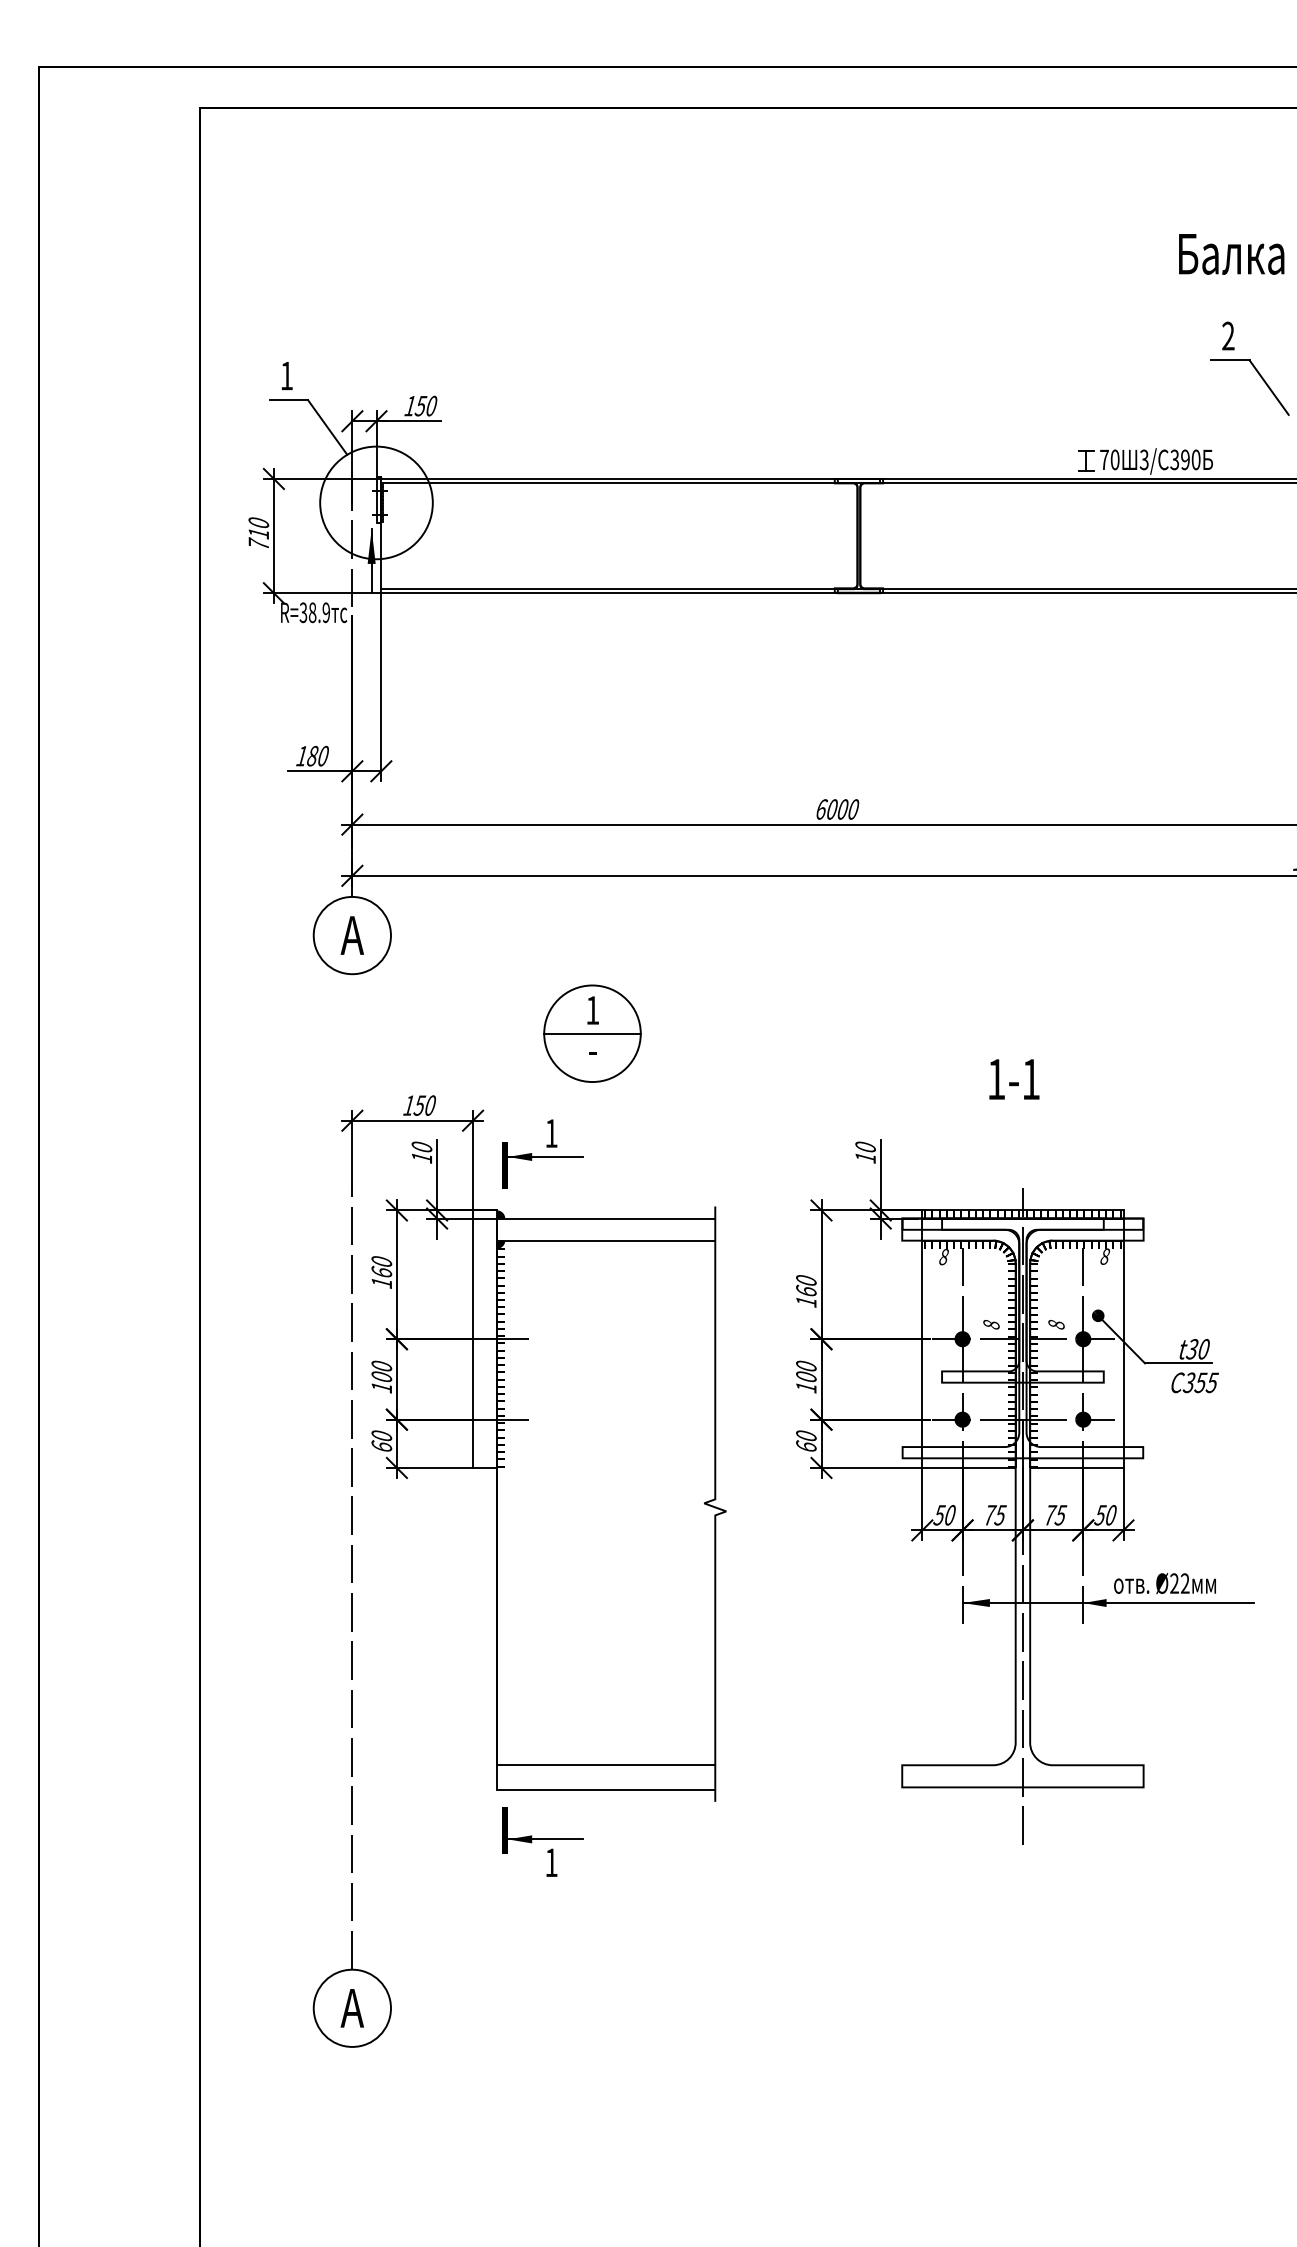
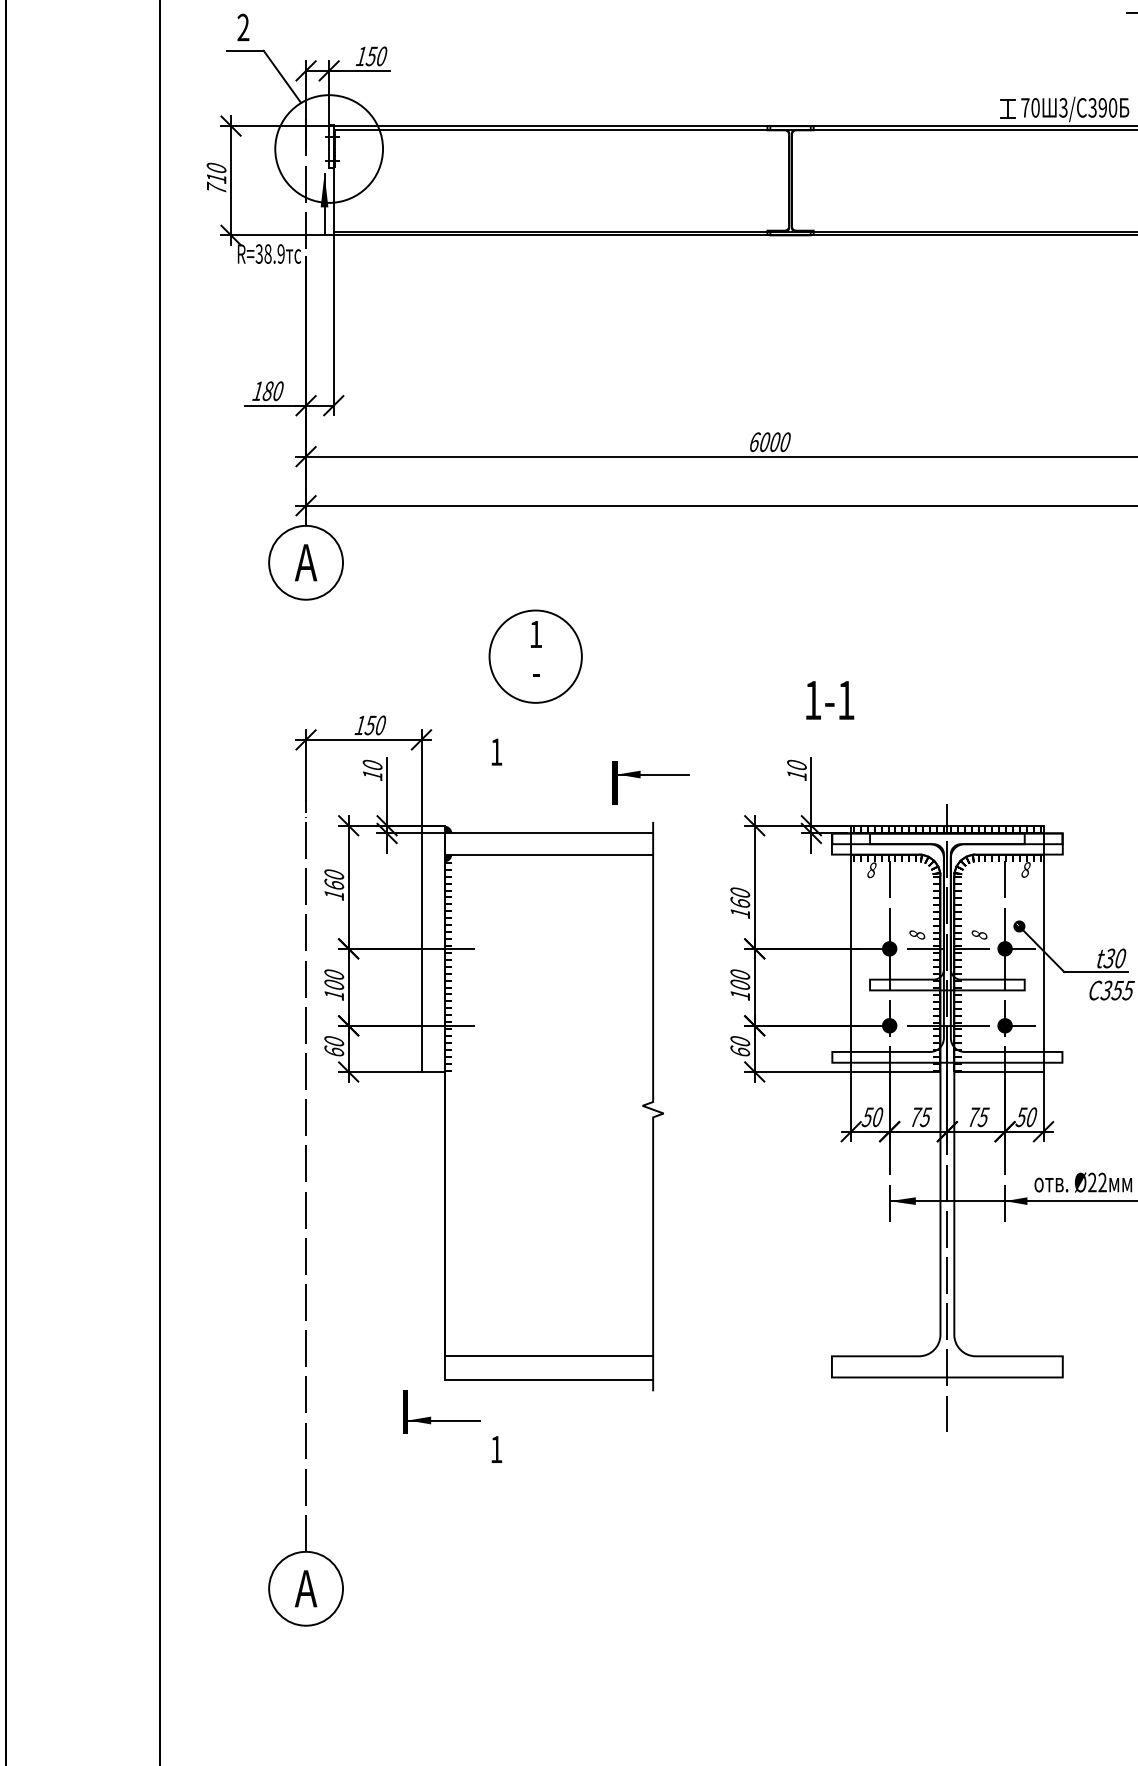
text: (286, 375) -> (243, 27), 1 -> 2
line: (592, 1033) -> (535, 656), removed
text: (1014, 1079) -> (830, 700), moved
part: (542, 1157) -> (650, 775), moved
part: (542, 1838) -> (441, 1419), moved

